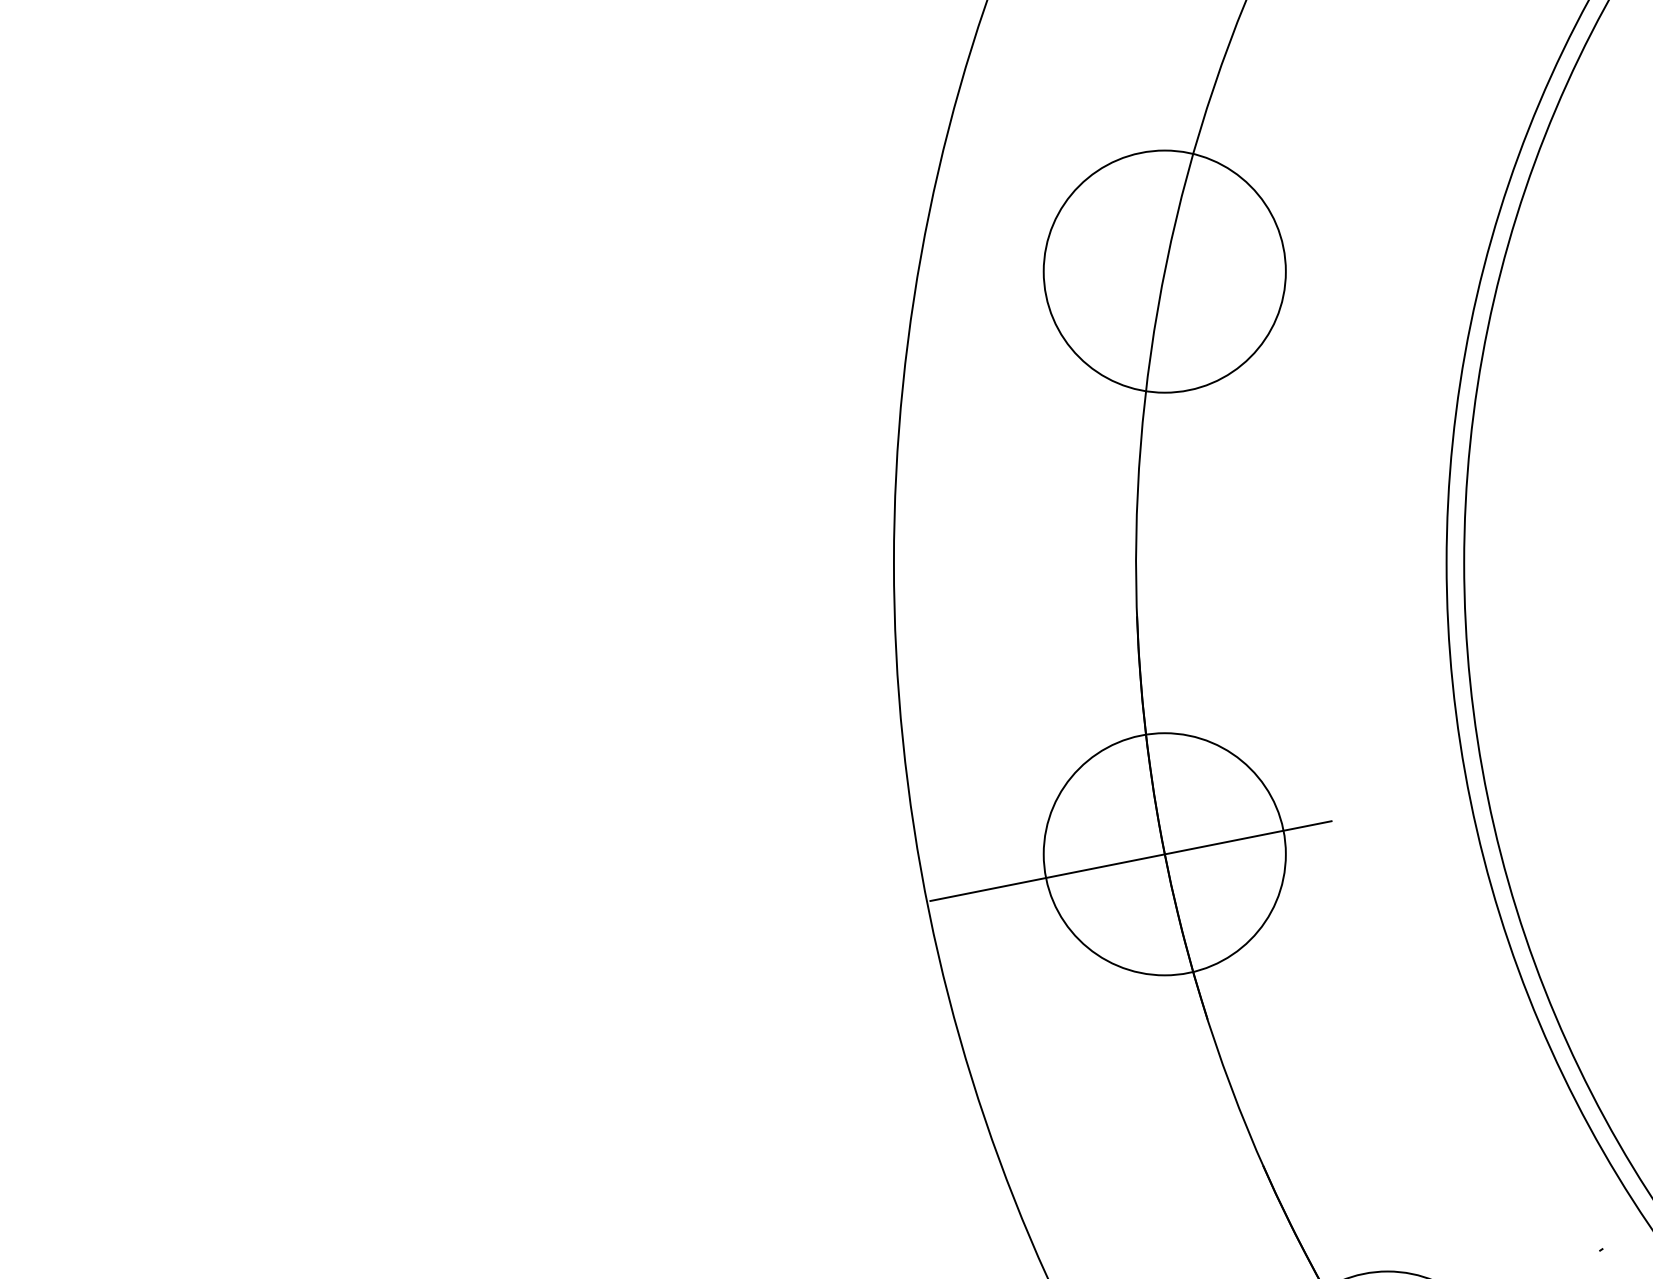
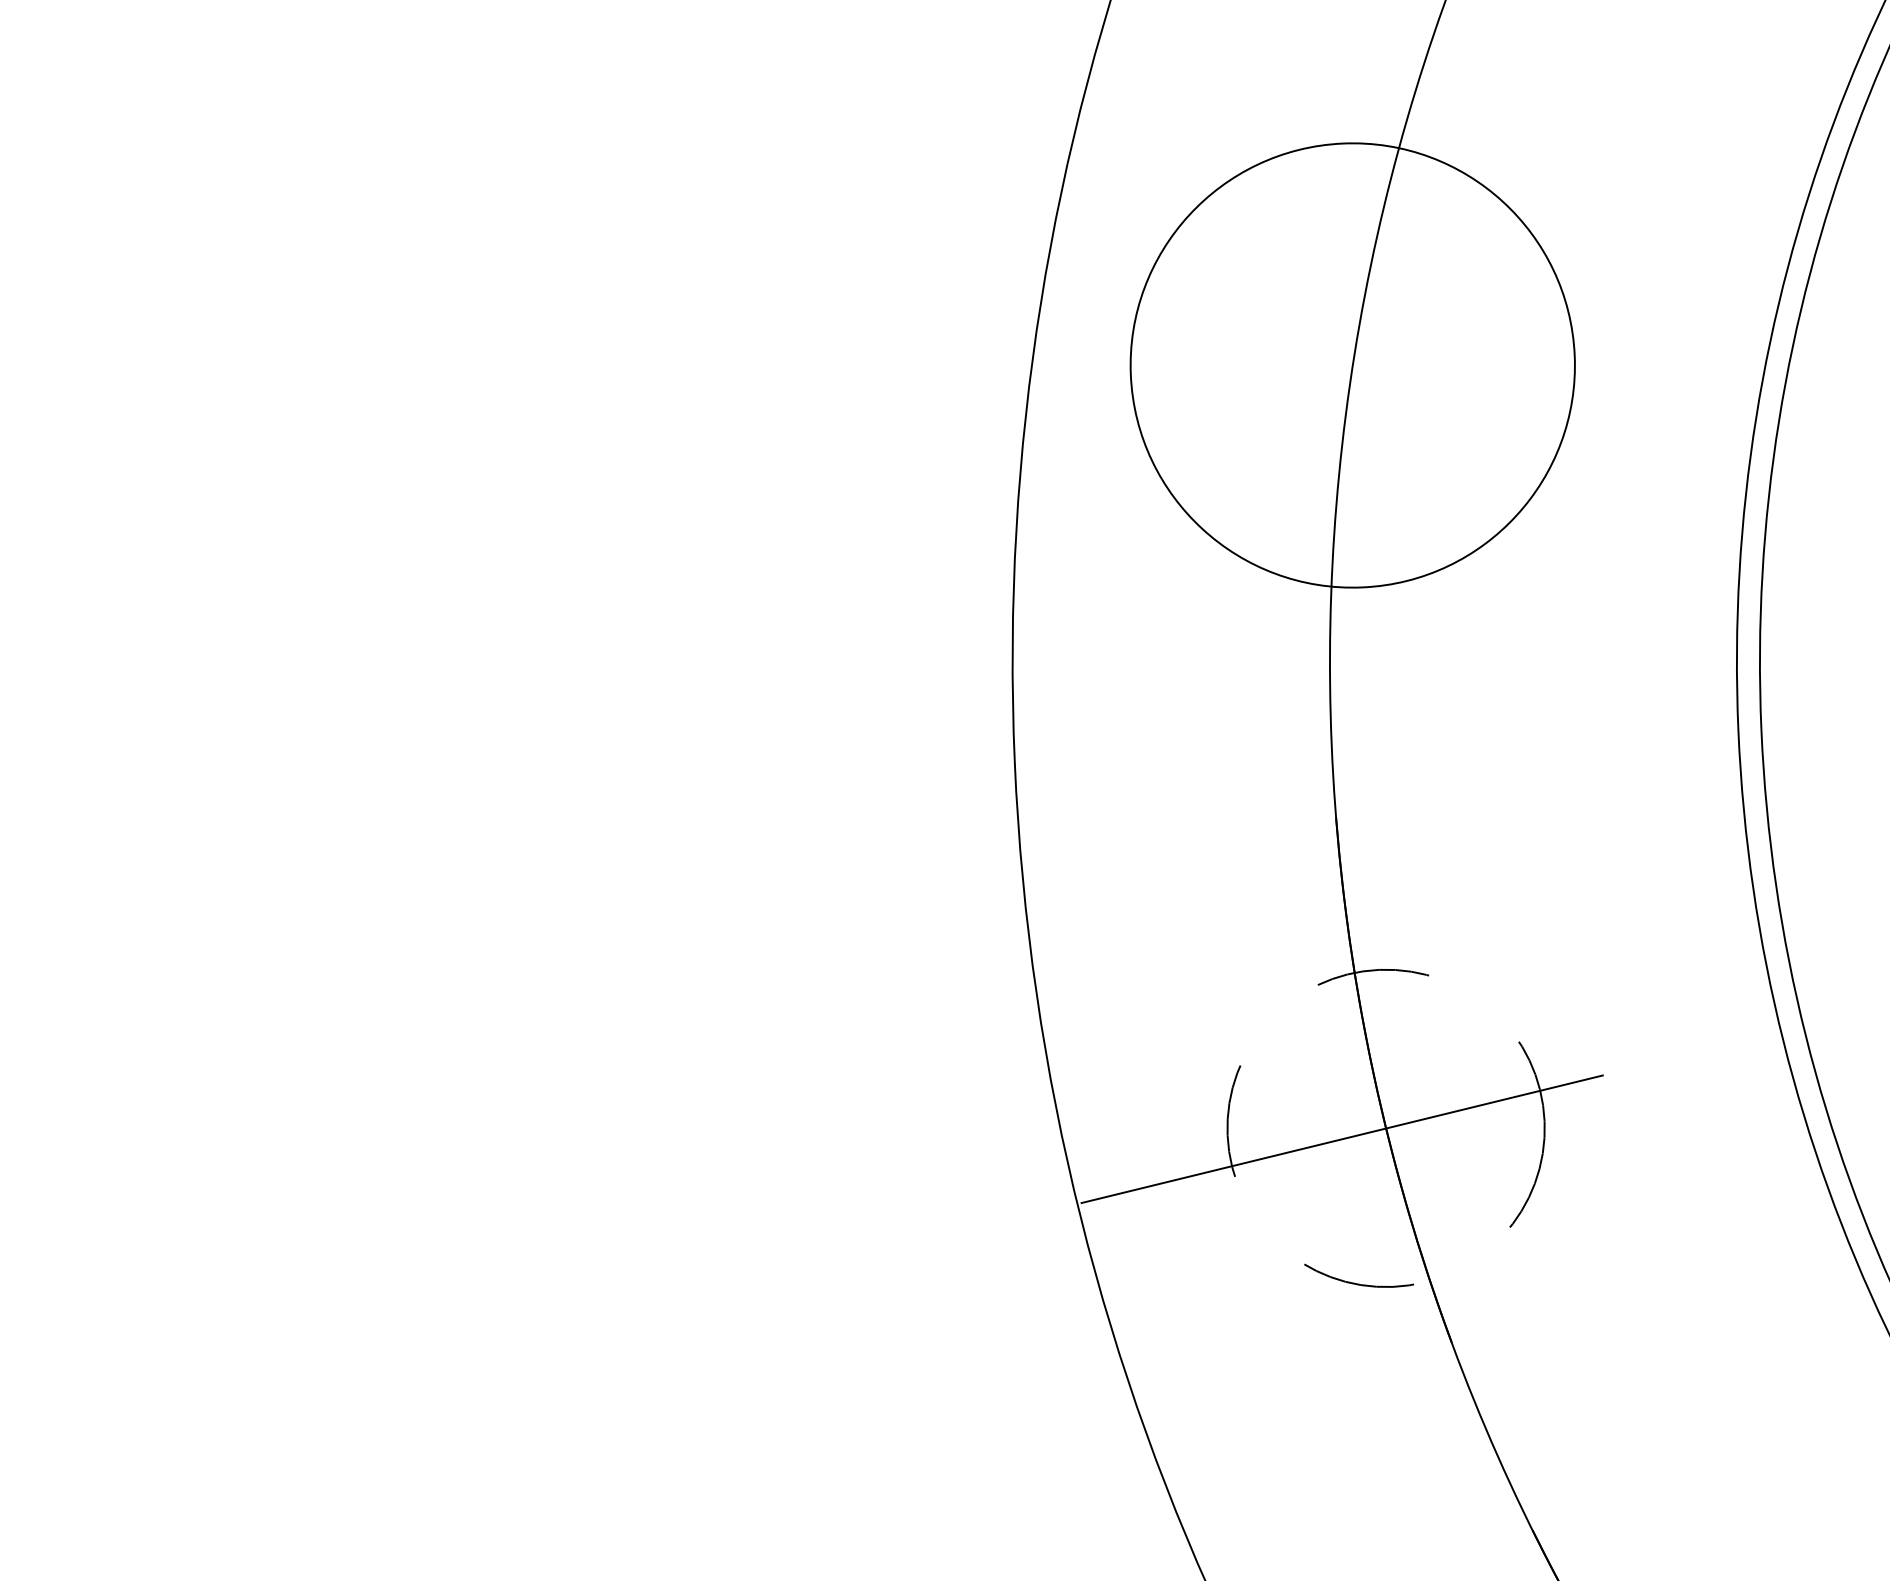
circle: (1164, 271) -> (1352, 365), size x1.4
circle: (1164, 854) -> (1385, 1128), solid -> dashed

